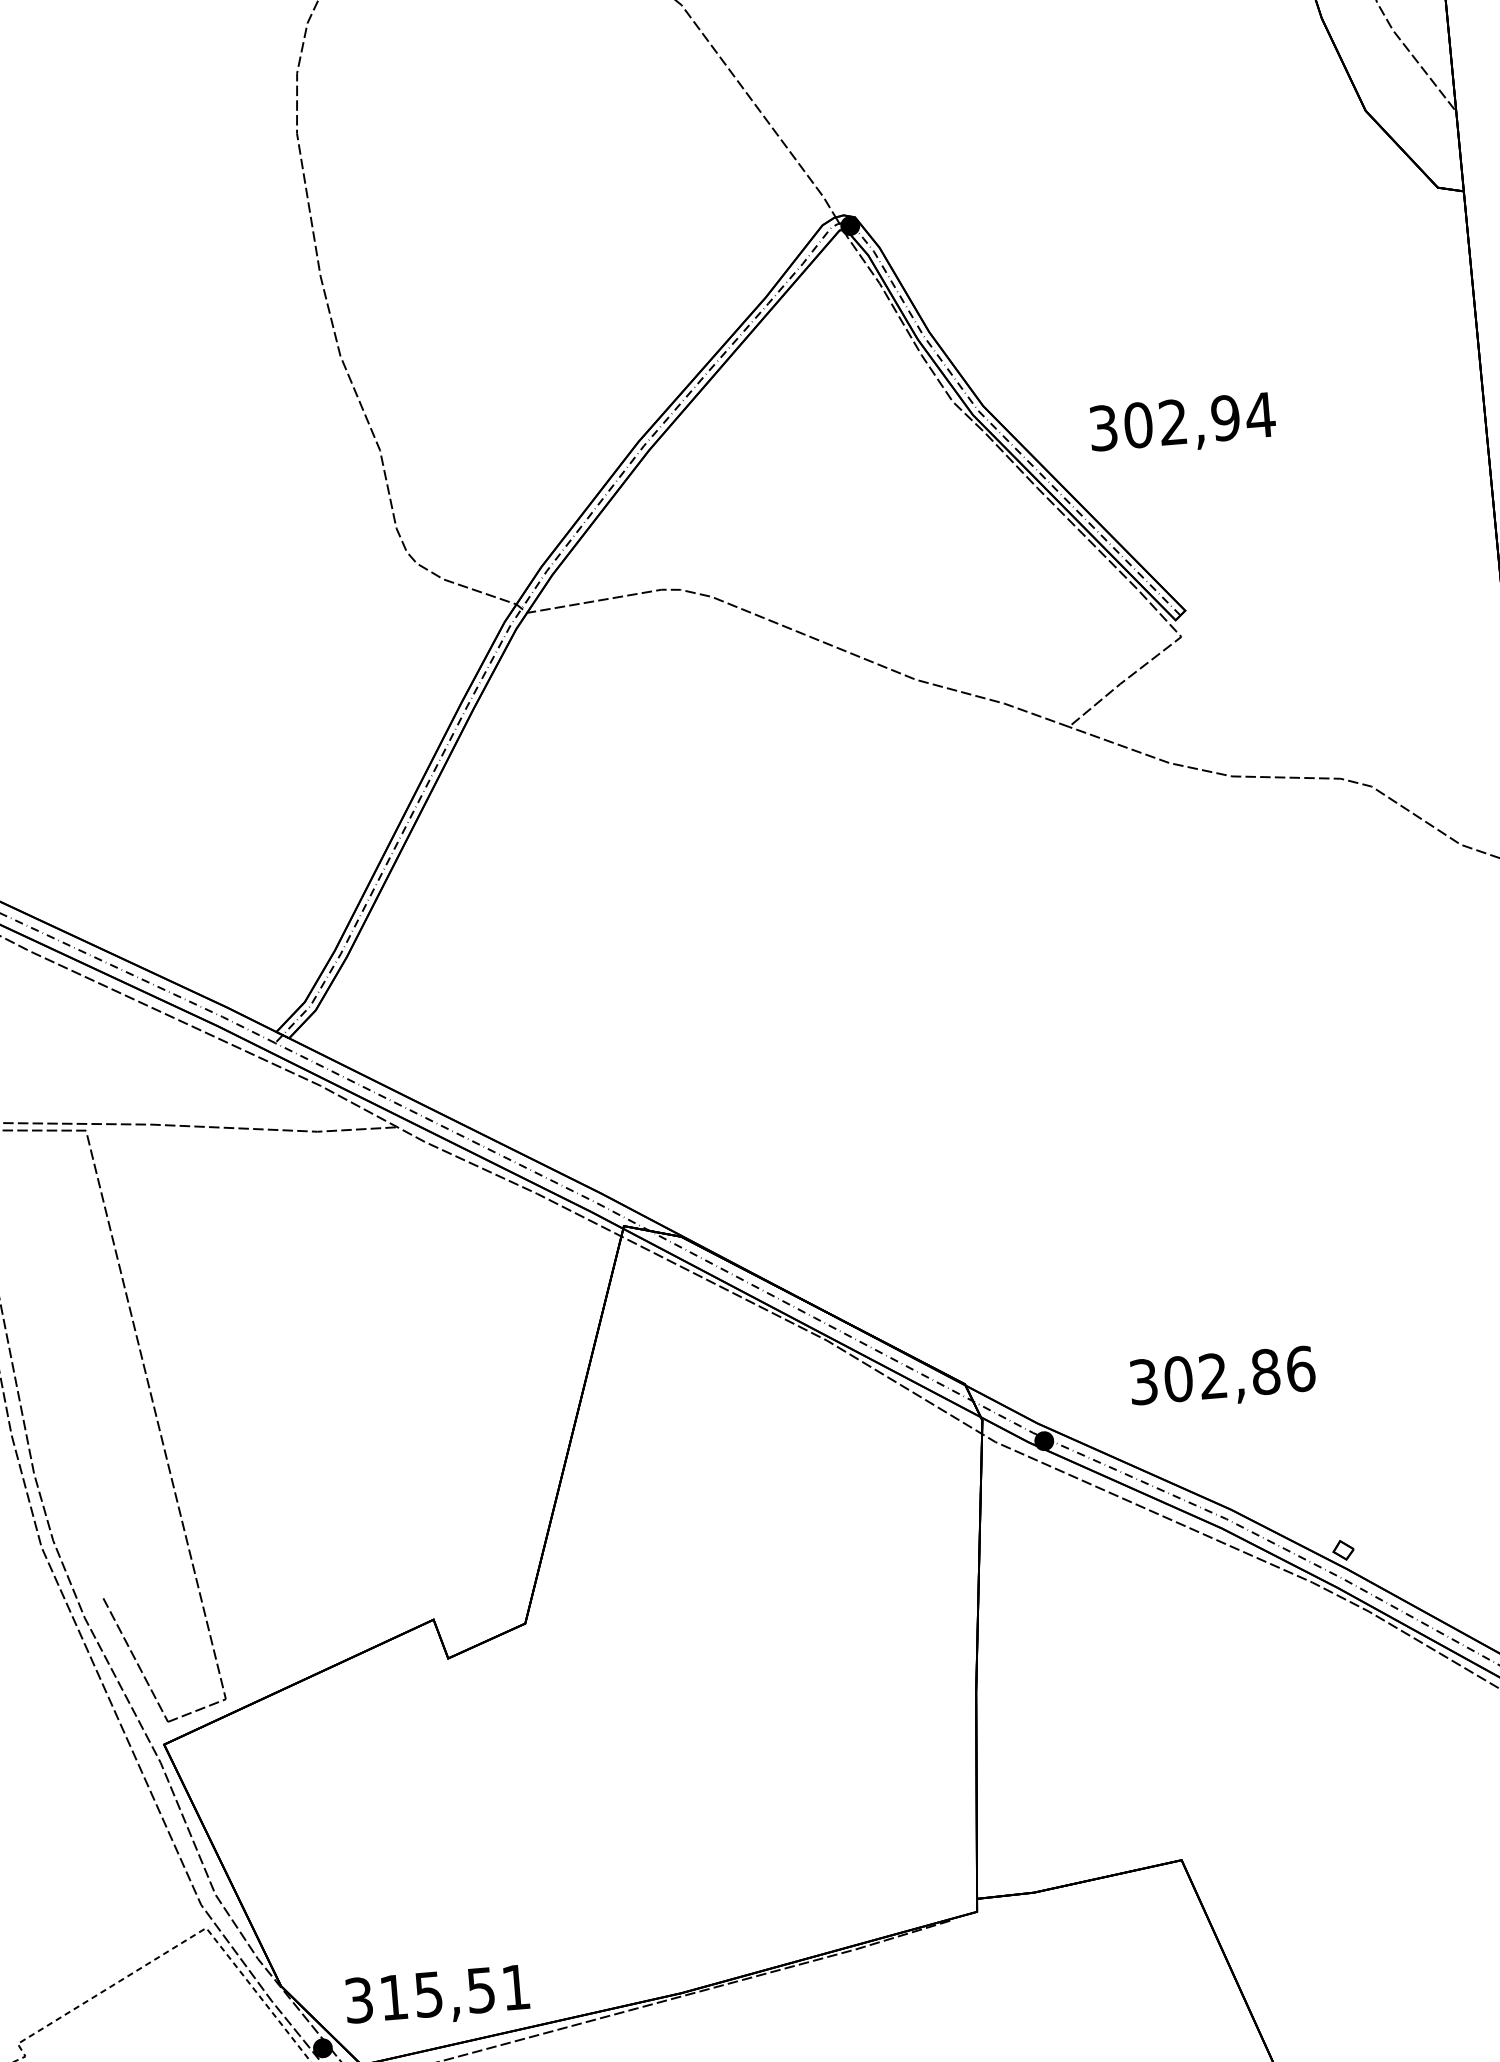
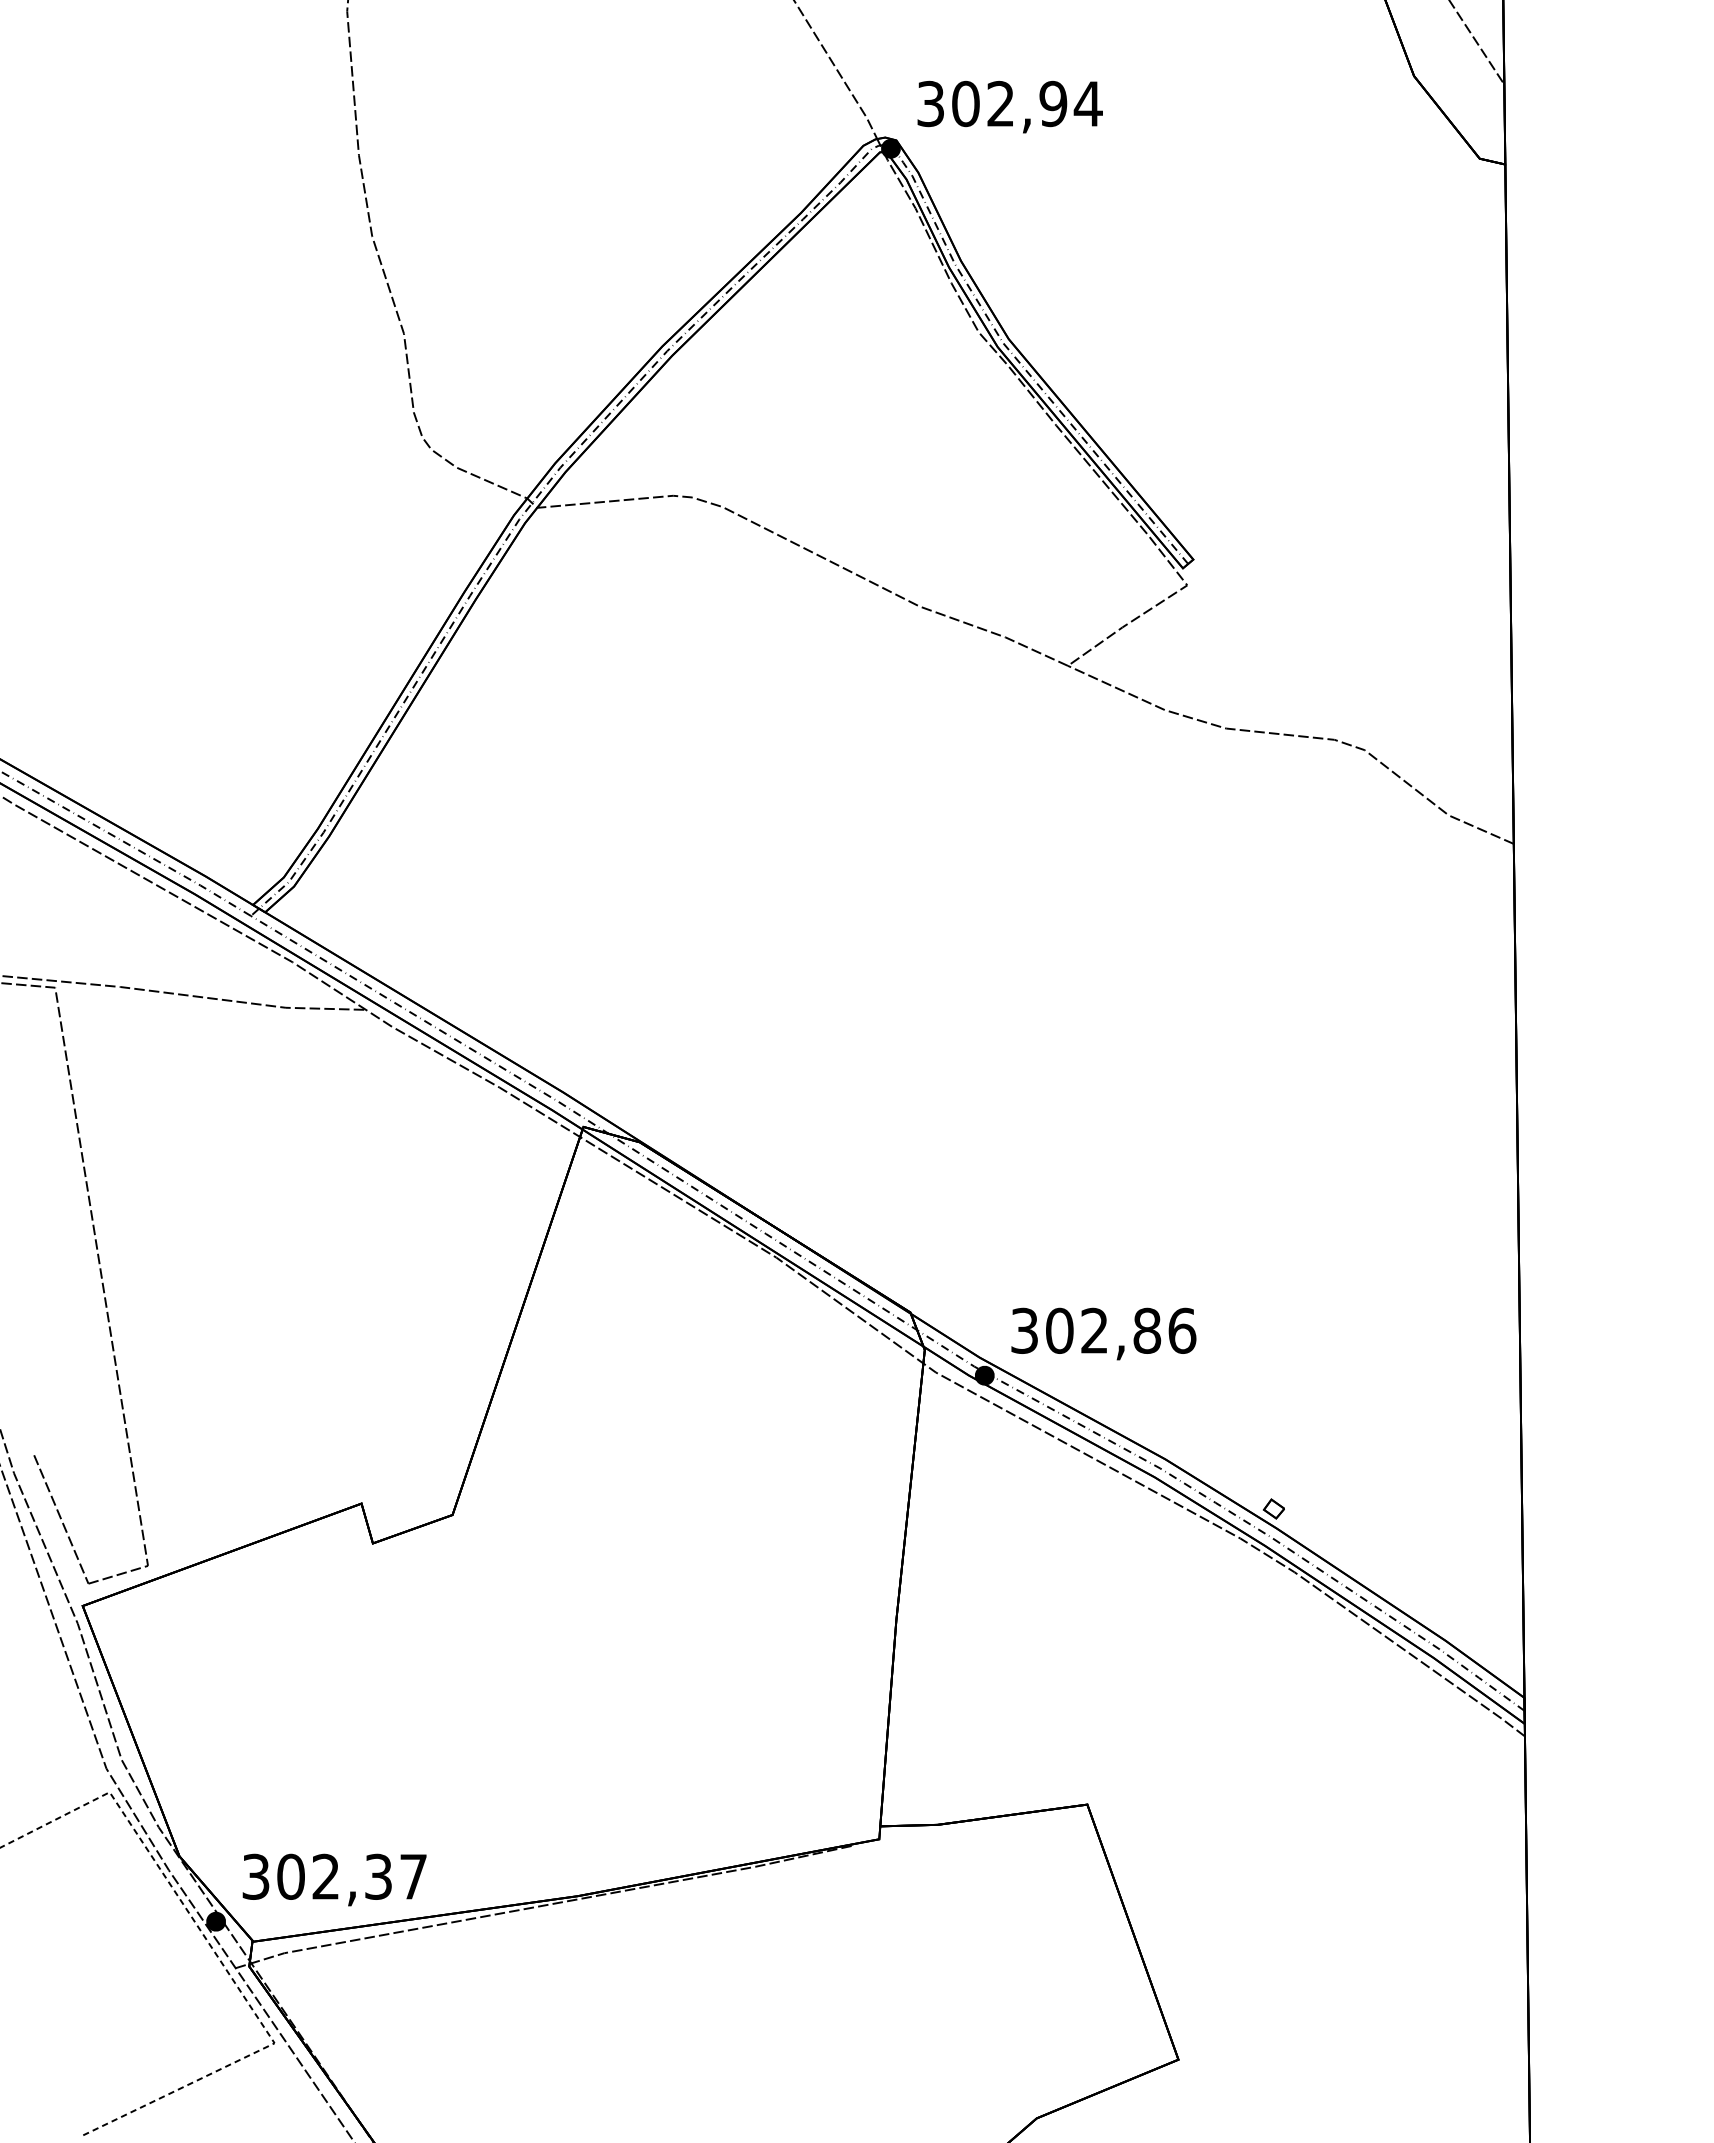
text: (1182, 424) -> (1009, 106), moved
text: (1222, 1378) -> (1103, 1333), moved
text: (454, 1992) -> (351, 1876), 315,51 -> 302,37

